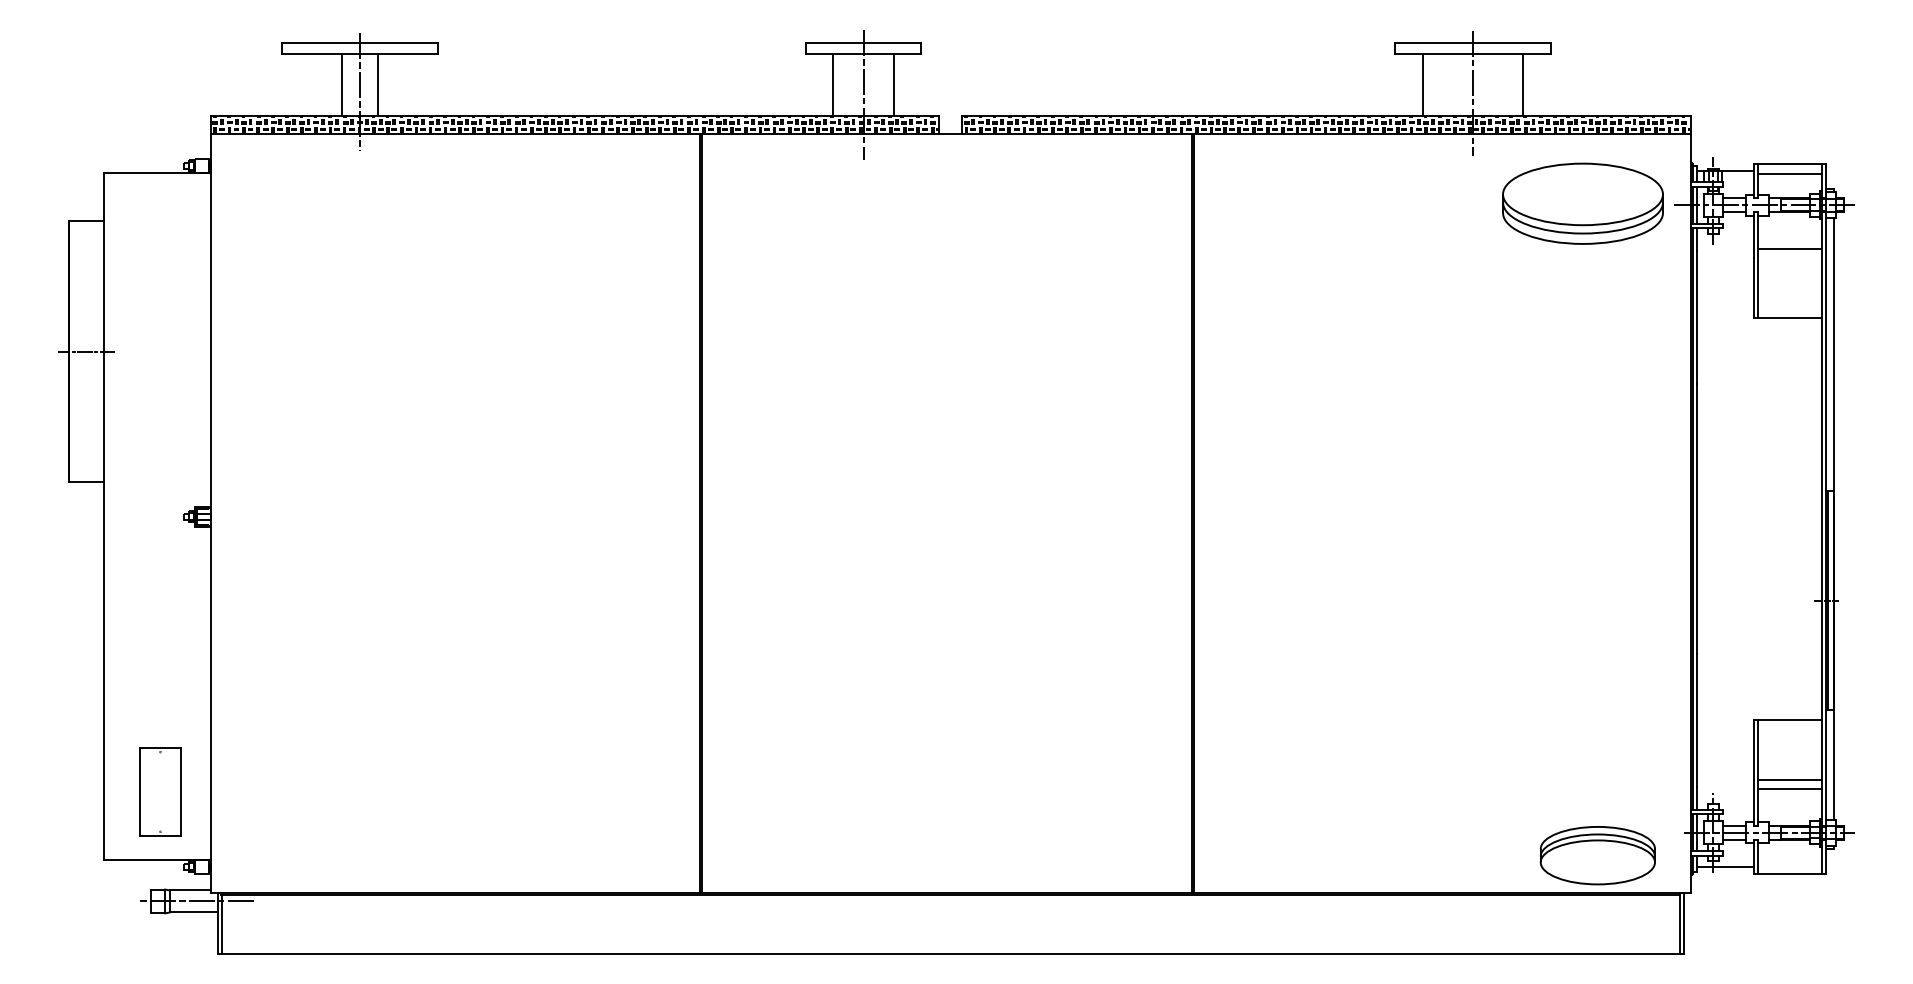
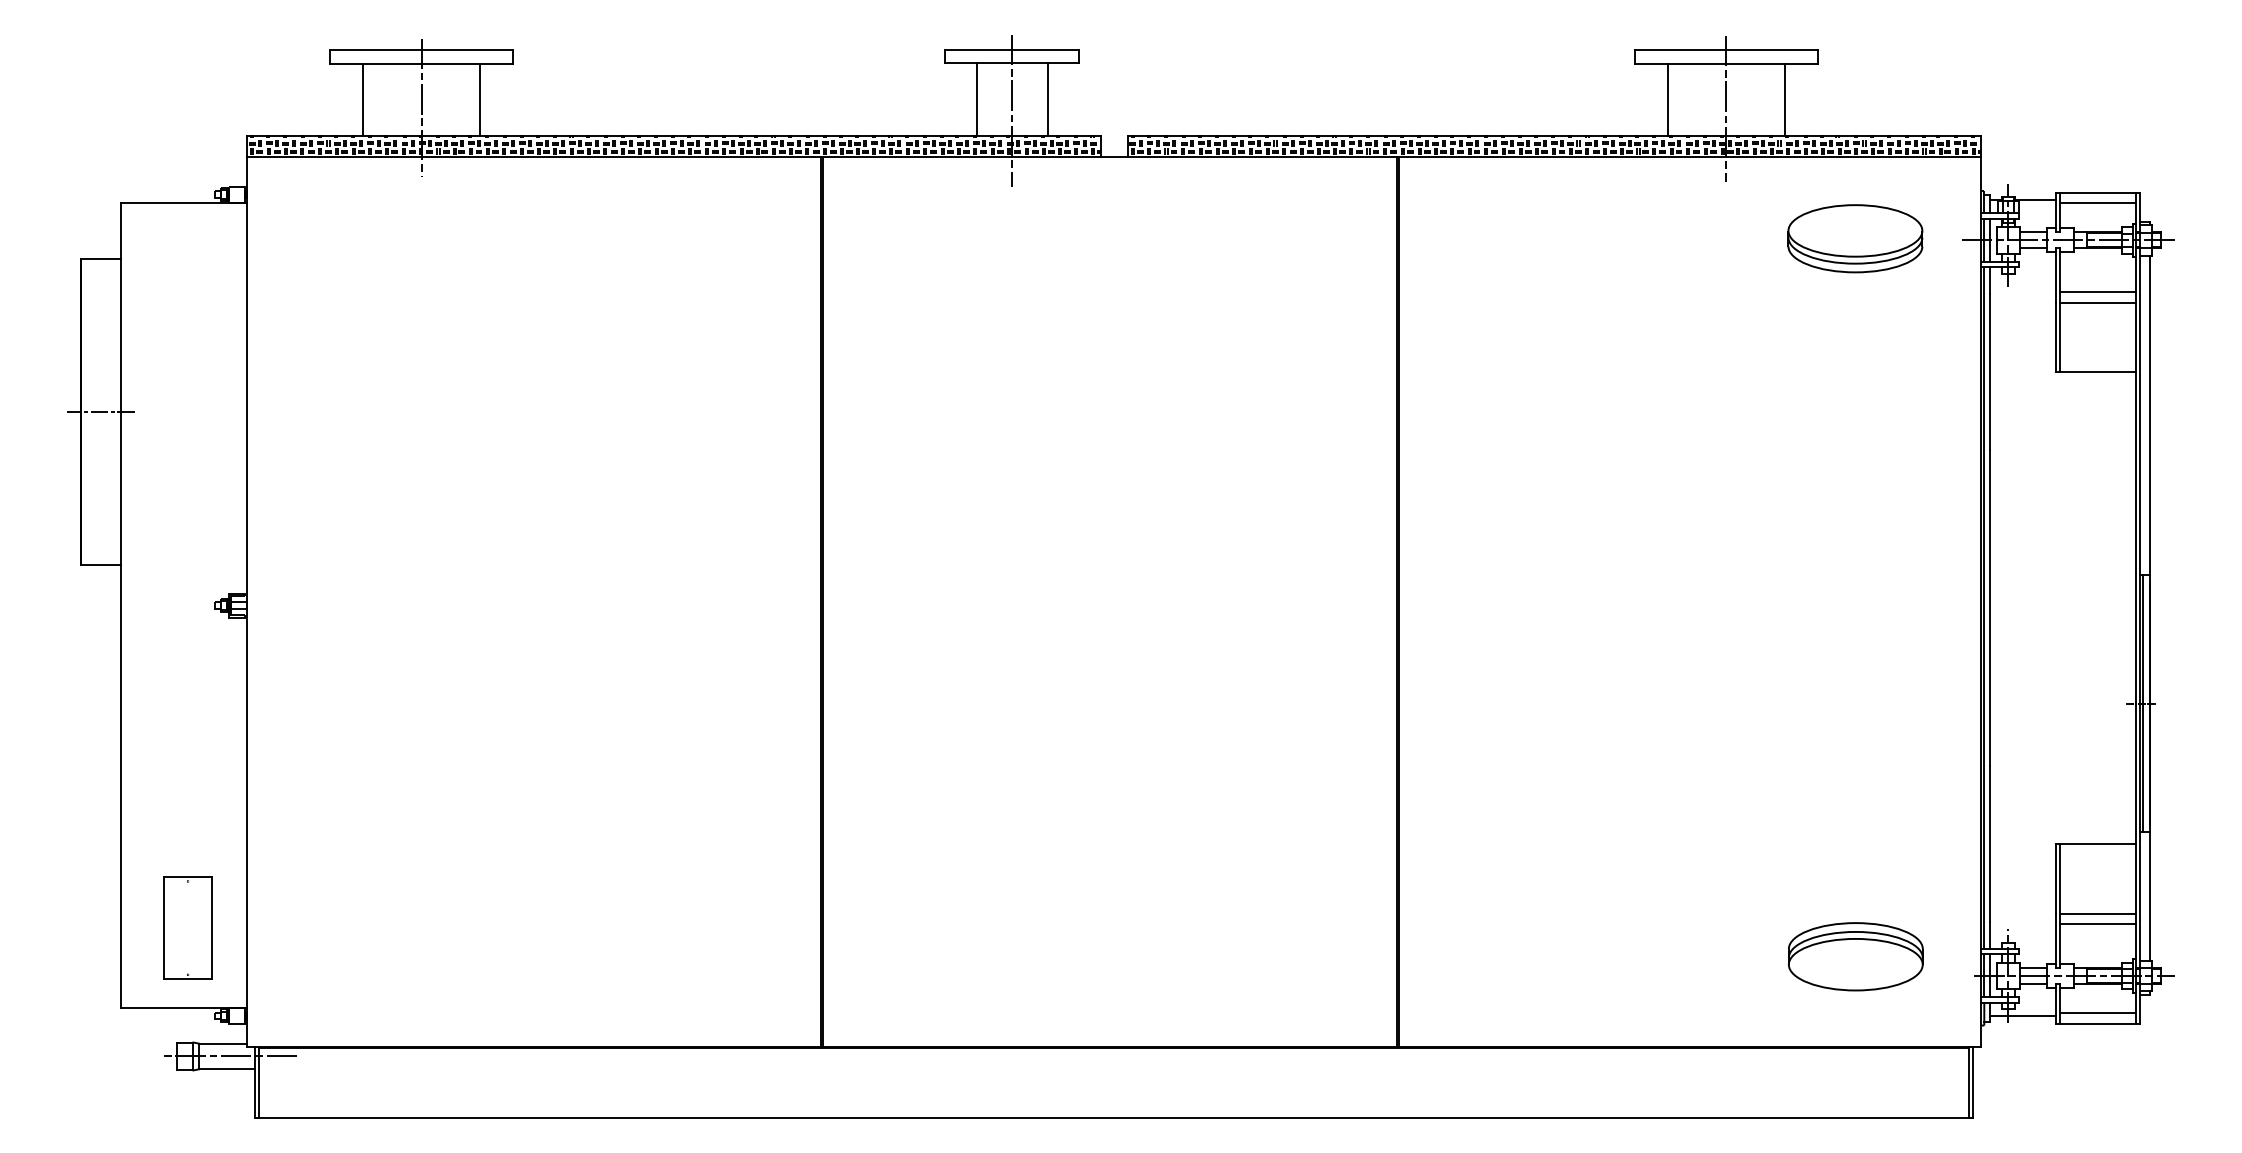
line: (341, 85) -> (362, 99), moved
line: (377, 85) -> (480, 99), moved
part: (1583, 203) -> (1855, 238), size x0.71
line: (1789, 258) -> (2097, 302), added
part: (1597, 855) -> (1855, 956), moved
line: (1789, 863) -> (2097, 1012), added

